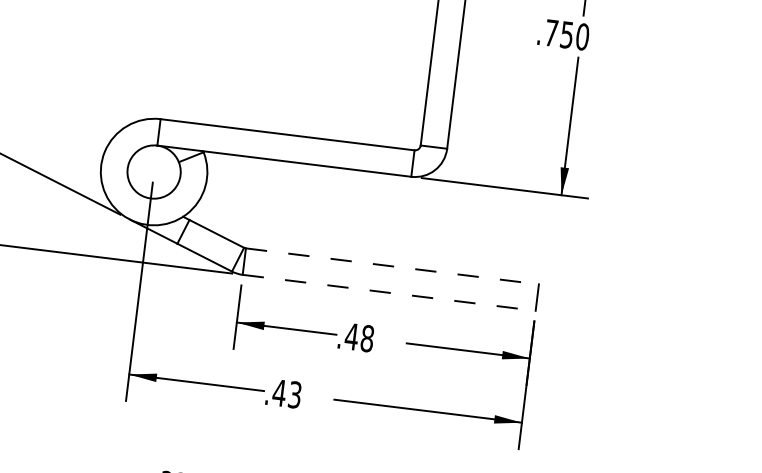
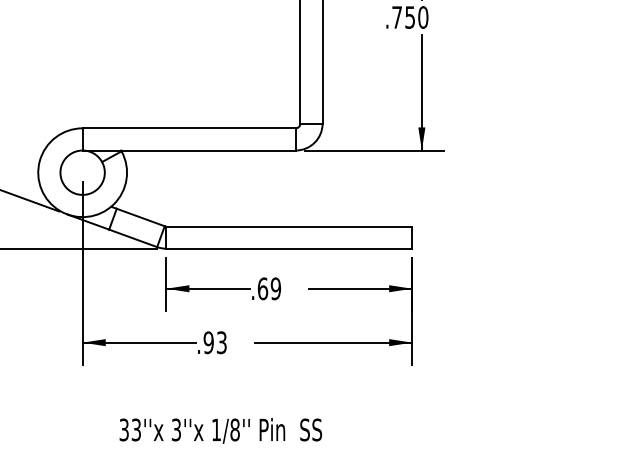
line: (392, 266) -> (289, 226), dashed -> solid
line: (389, 292) -> (289, 248), dashed -> solid
text: (359, 337) -> (269, 288), .48 -> .69
text: (279, 392) -> (208, 342), .43 -> .93

